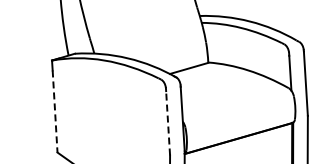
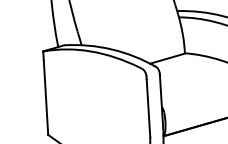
line: (55, 112) -> (46, 98), dashed -> solid
line: (168, 122) -> (148, 107), dashed -> solid

